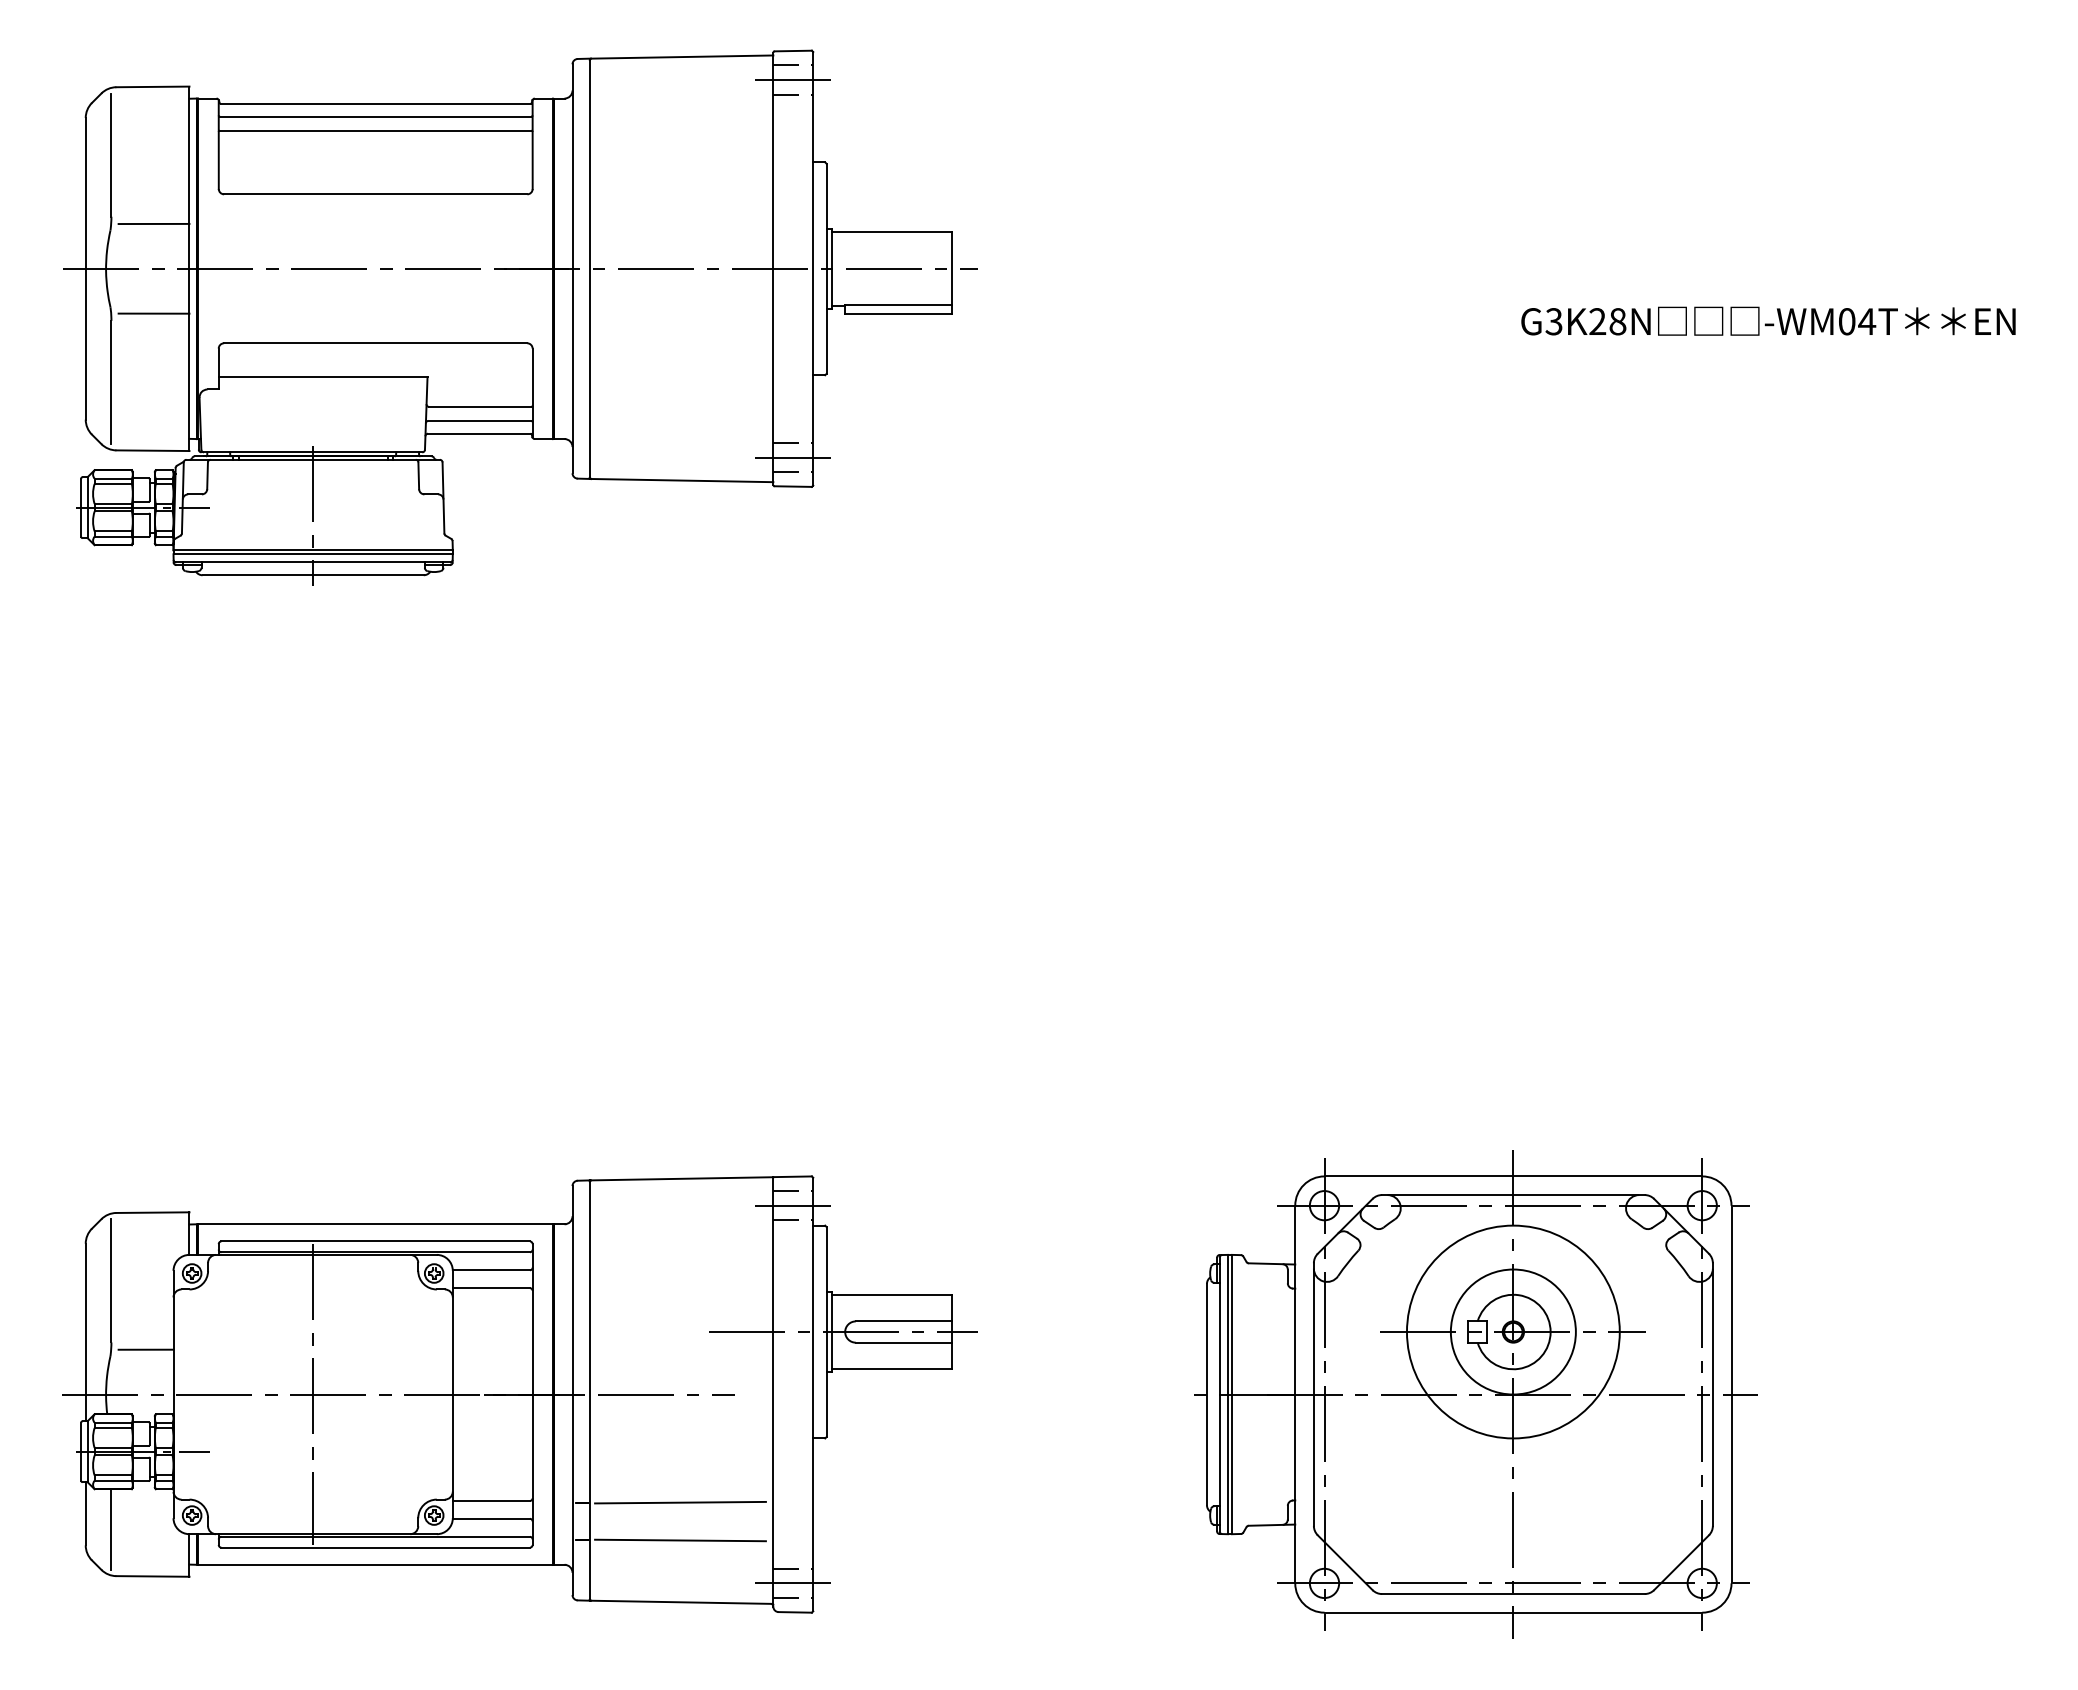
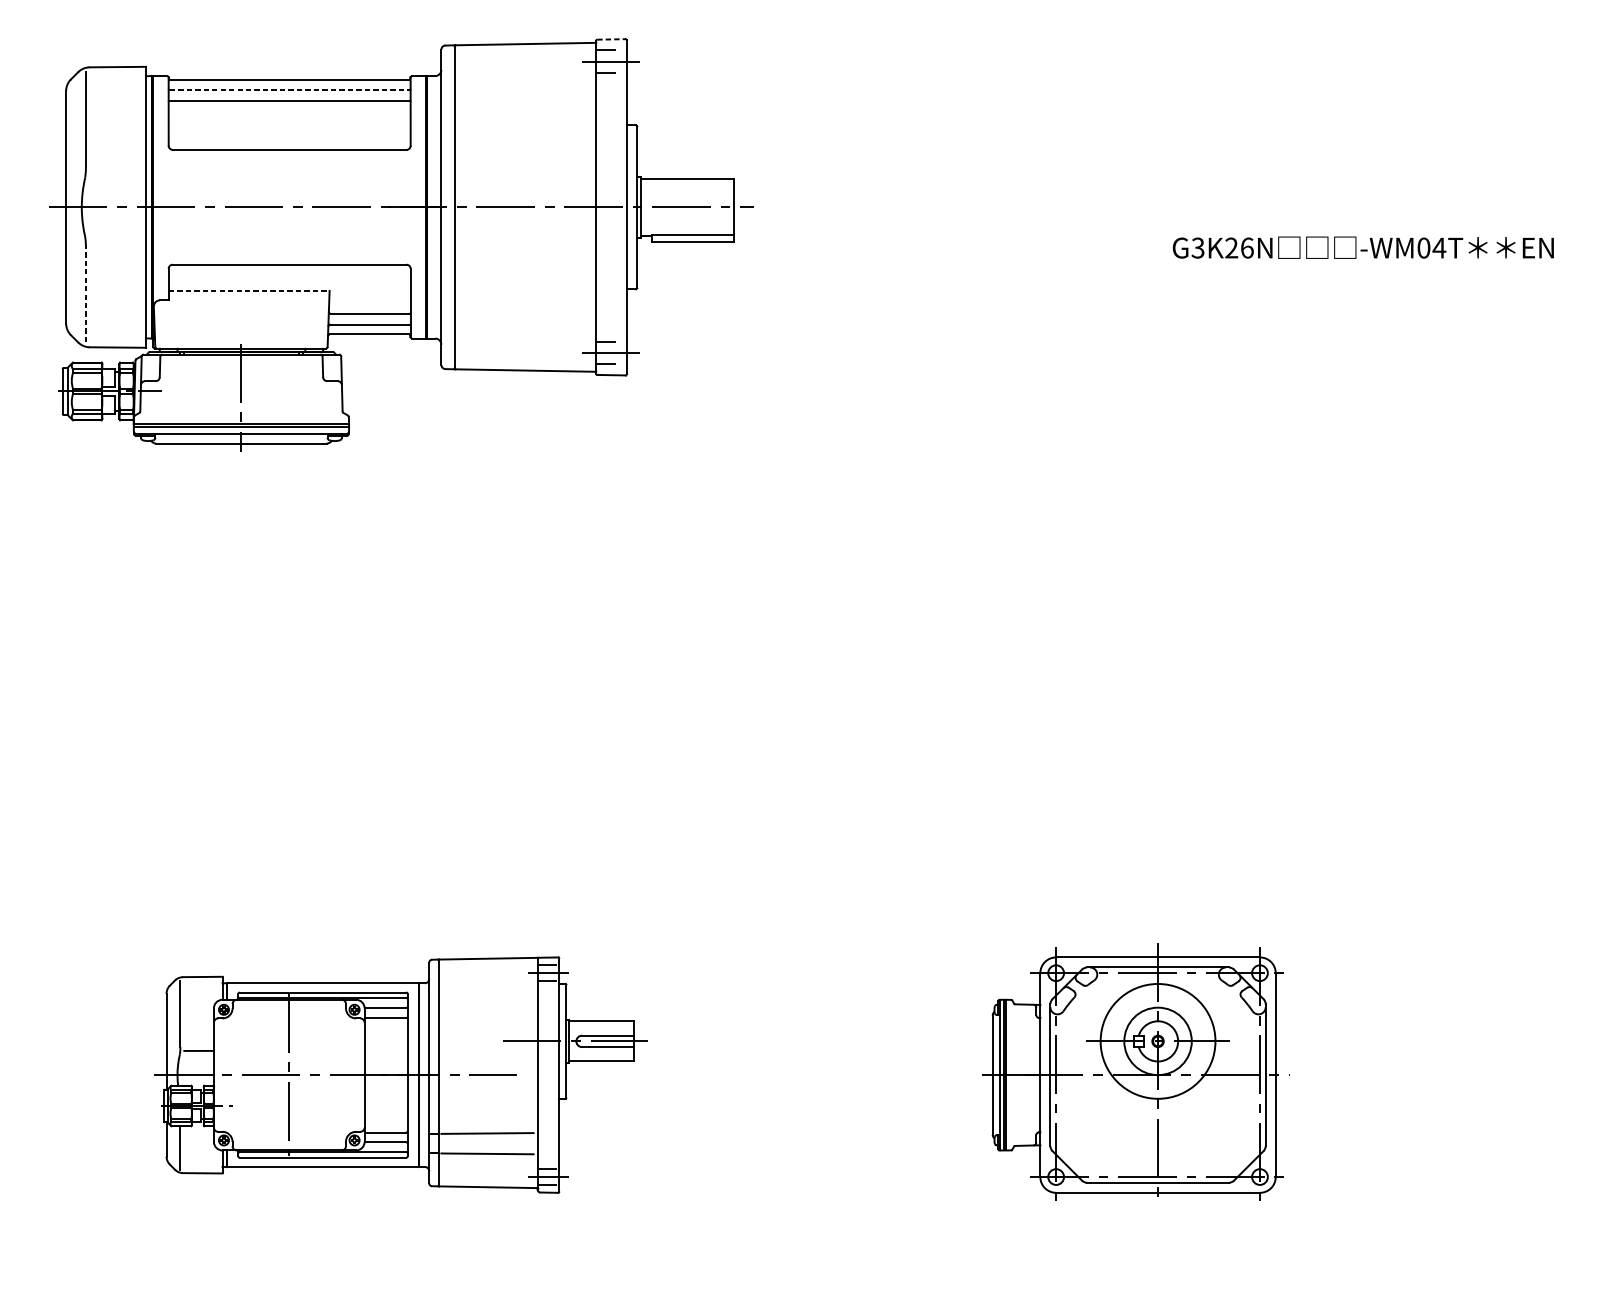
line: (793, 51) -> (611, 39), solid -> dashed
line: (375, 116) -> (289, 89), solid -> dashed
line: (153, 223) -> (118, 172), removed
line: (153, 313) -> (118, 241), removed
text: (1617, 321) -> (1246, 247), G3K28N -> G3K26N
line: (323, 377) -> (249, 291), solid -> dashed
line: (111, 382) -> (85, 294), solid -> dashed
part: (519, 1394) -> (400, 1075), size x0.7
part: (1475, 1394) -> (1137, 1075), size x0.7

